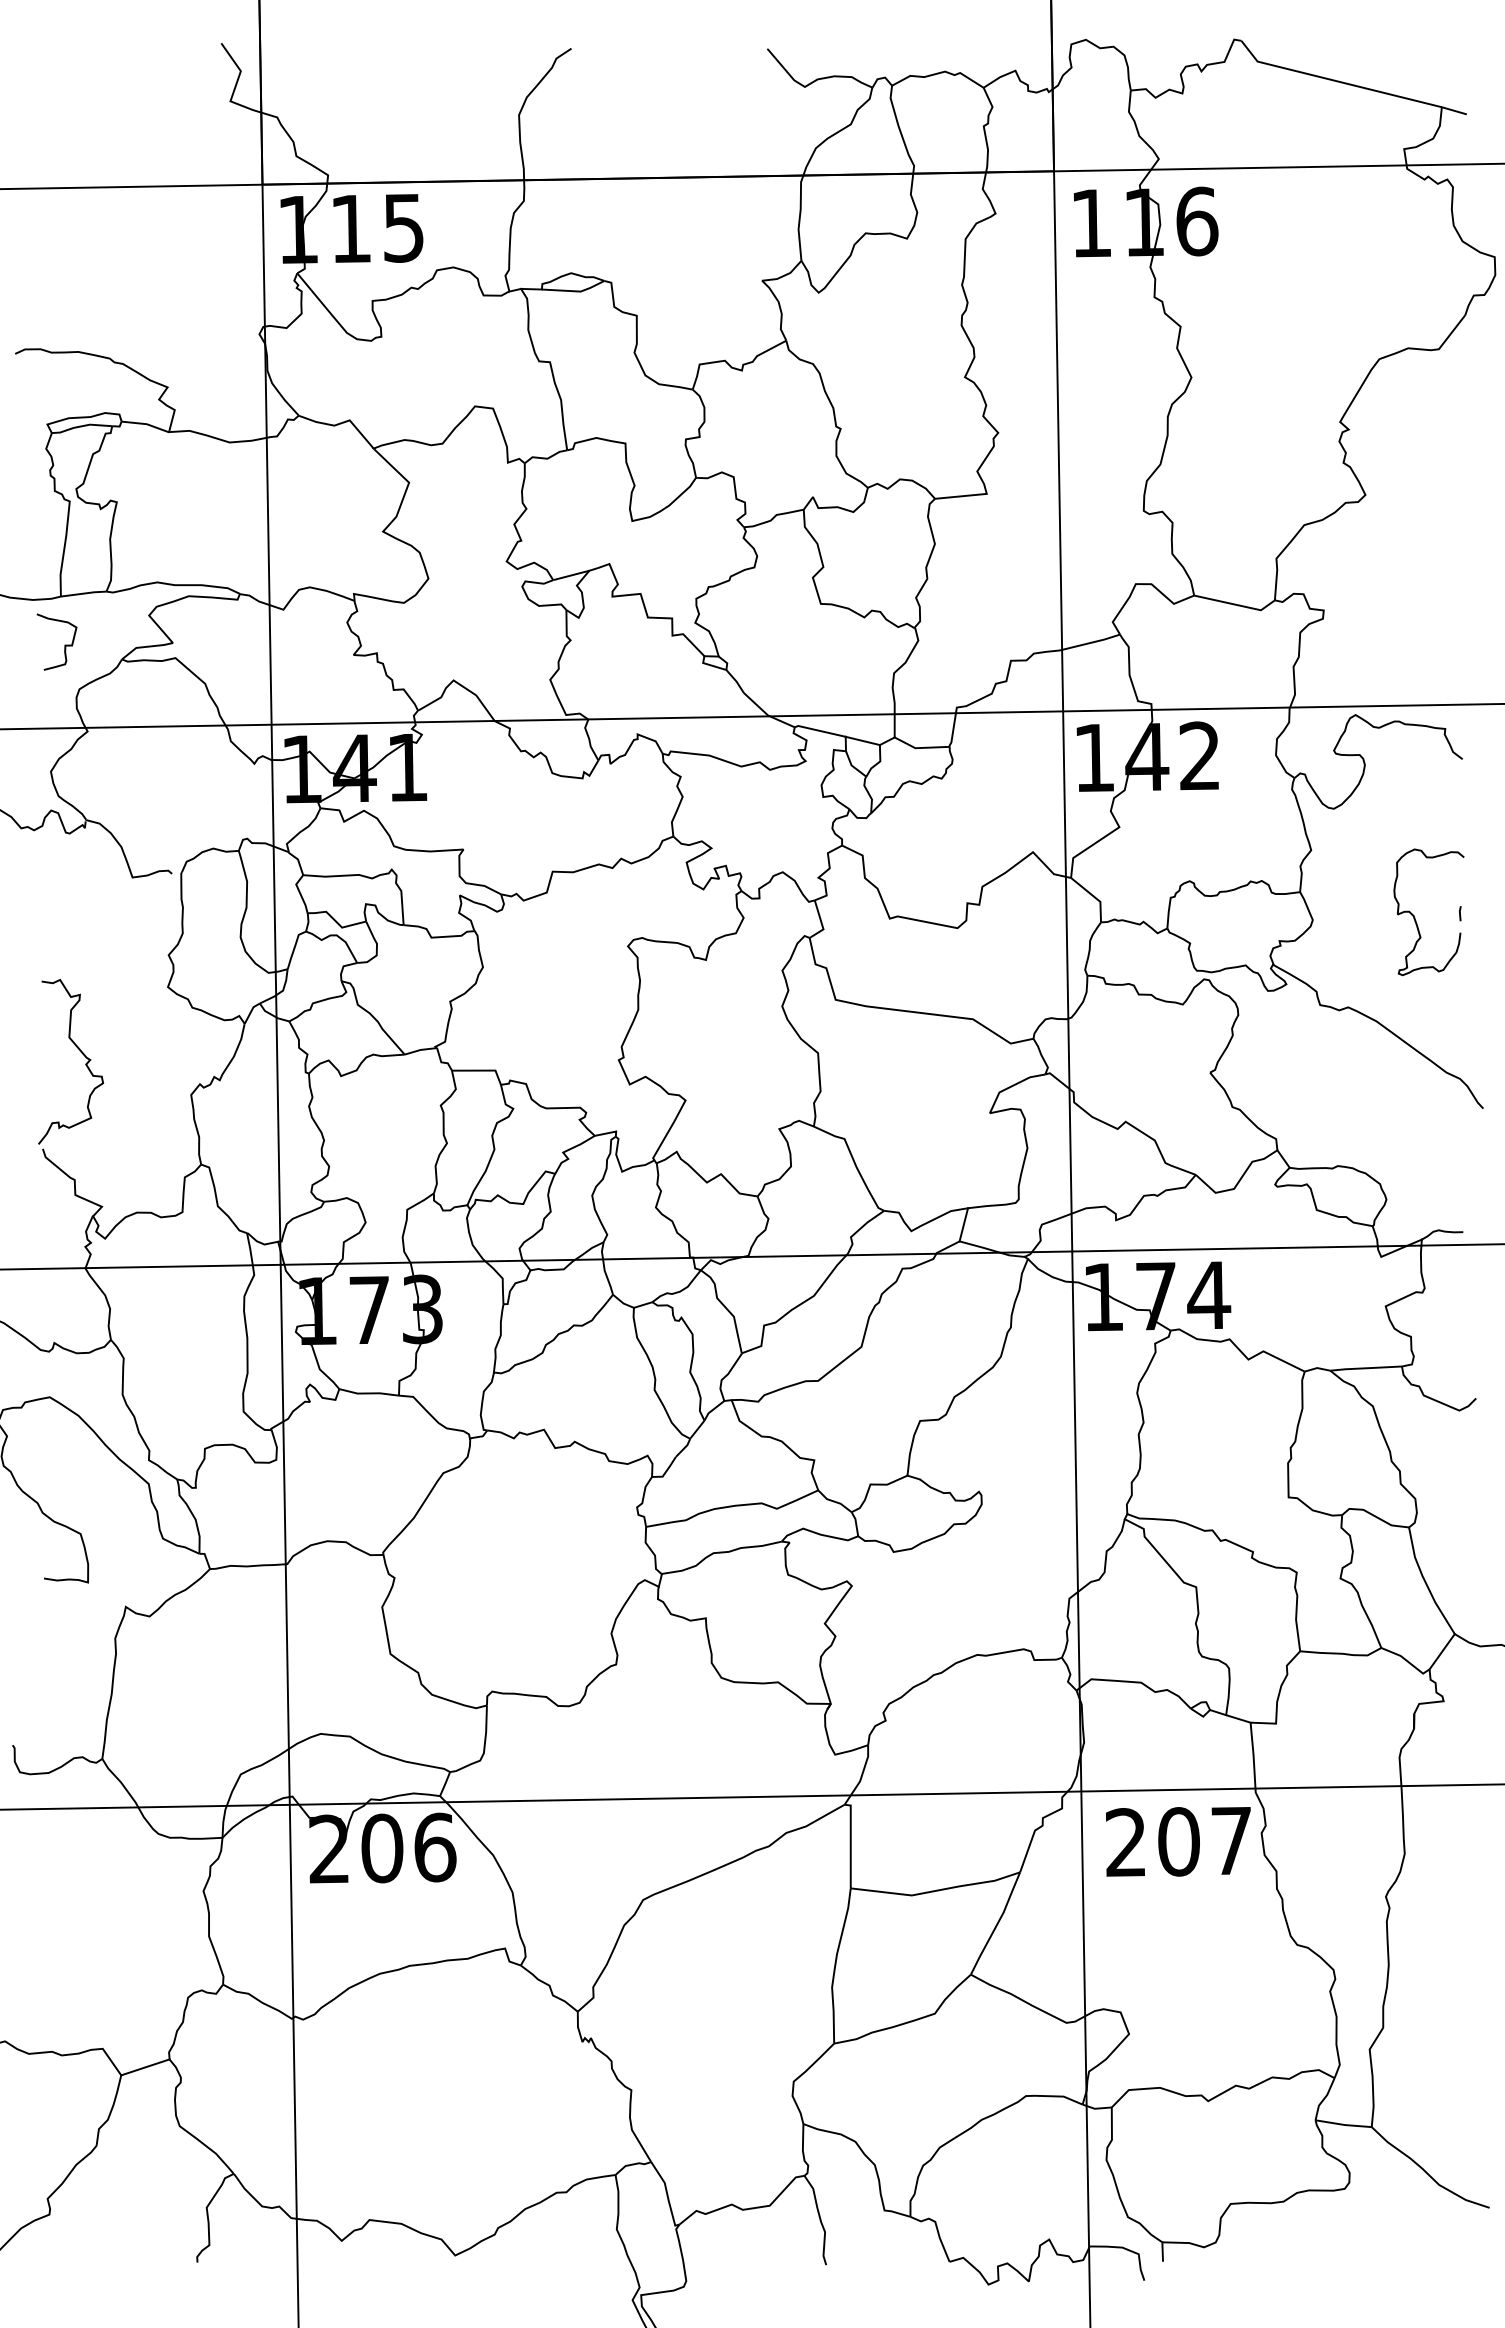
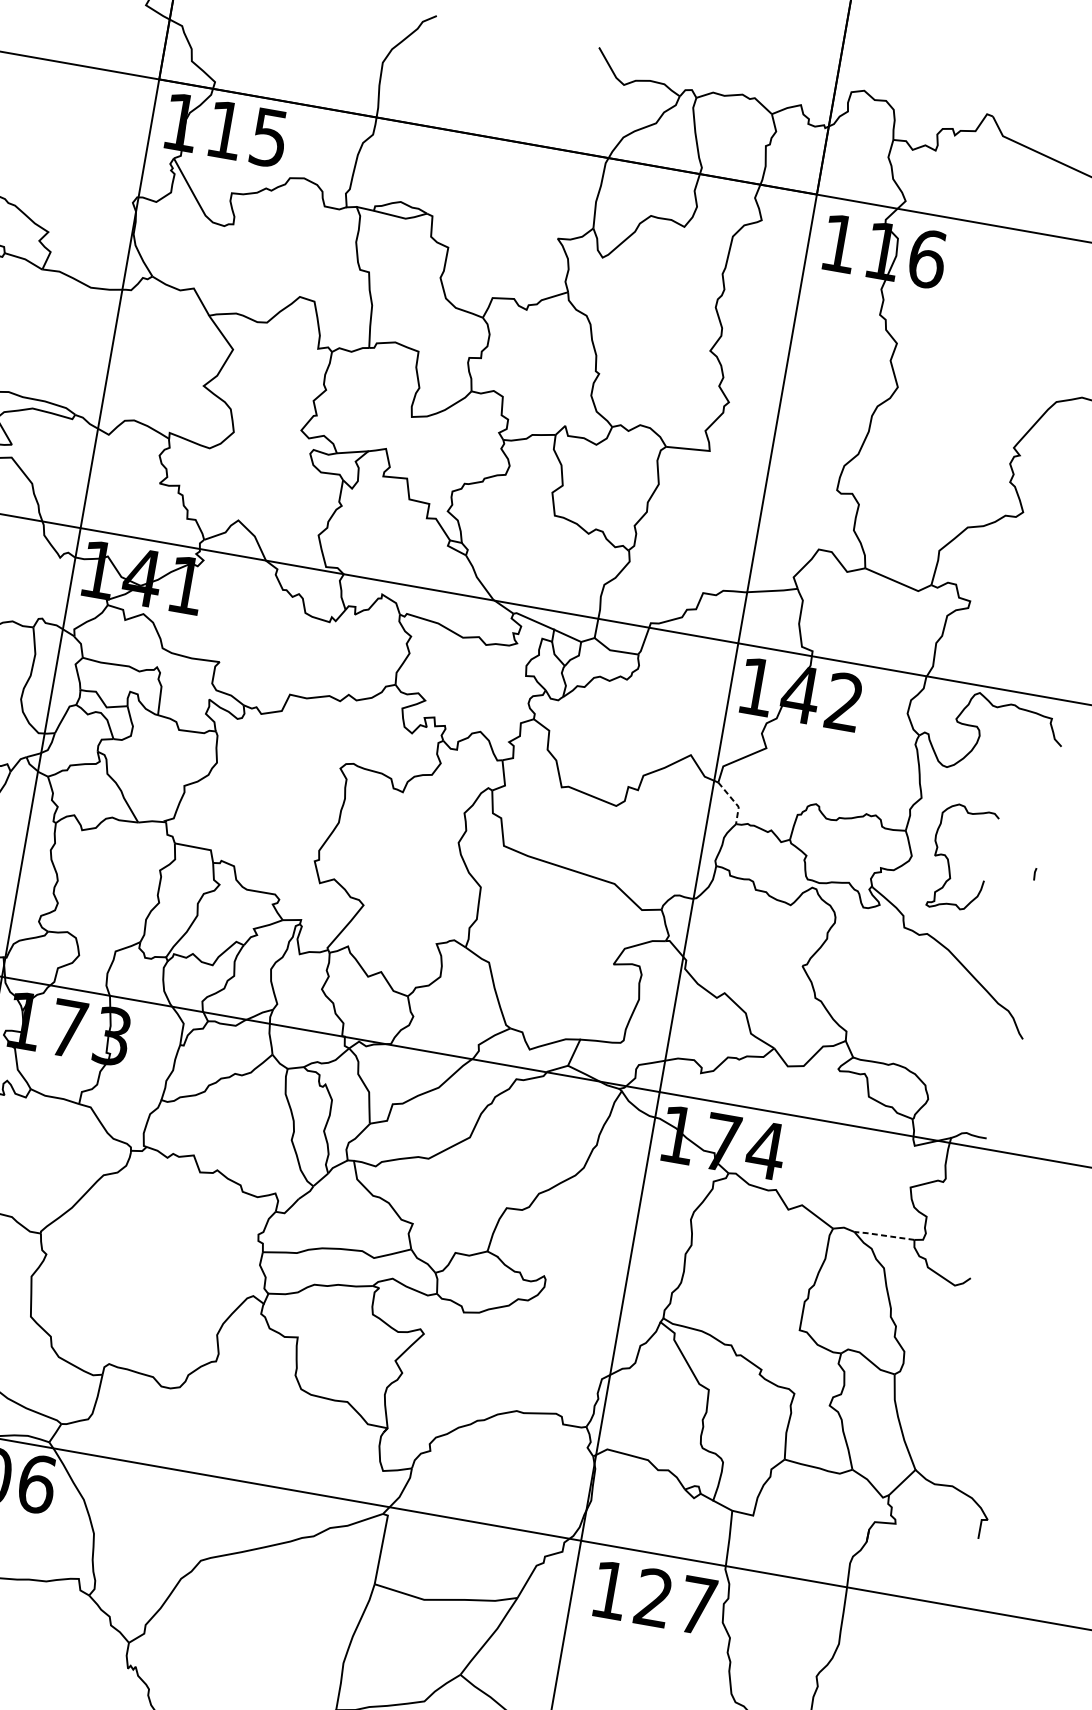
line: (1094, 896) -> (734, 801), solid -> dashed
curve: (1415, 917) -> (949, 860), moved
line: (1365, 1368) -> (883, 1235), solid -> dashed
text: (1152, 1841) -> (632, 1593), 207 -> 127

